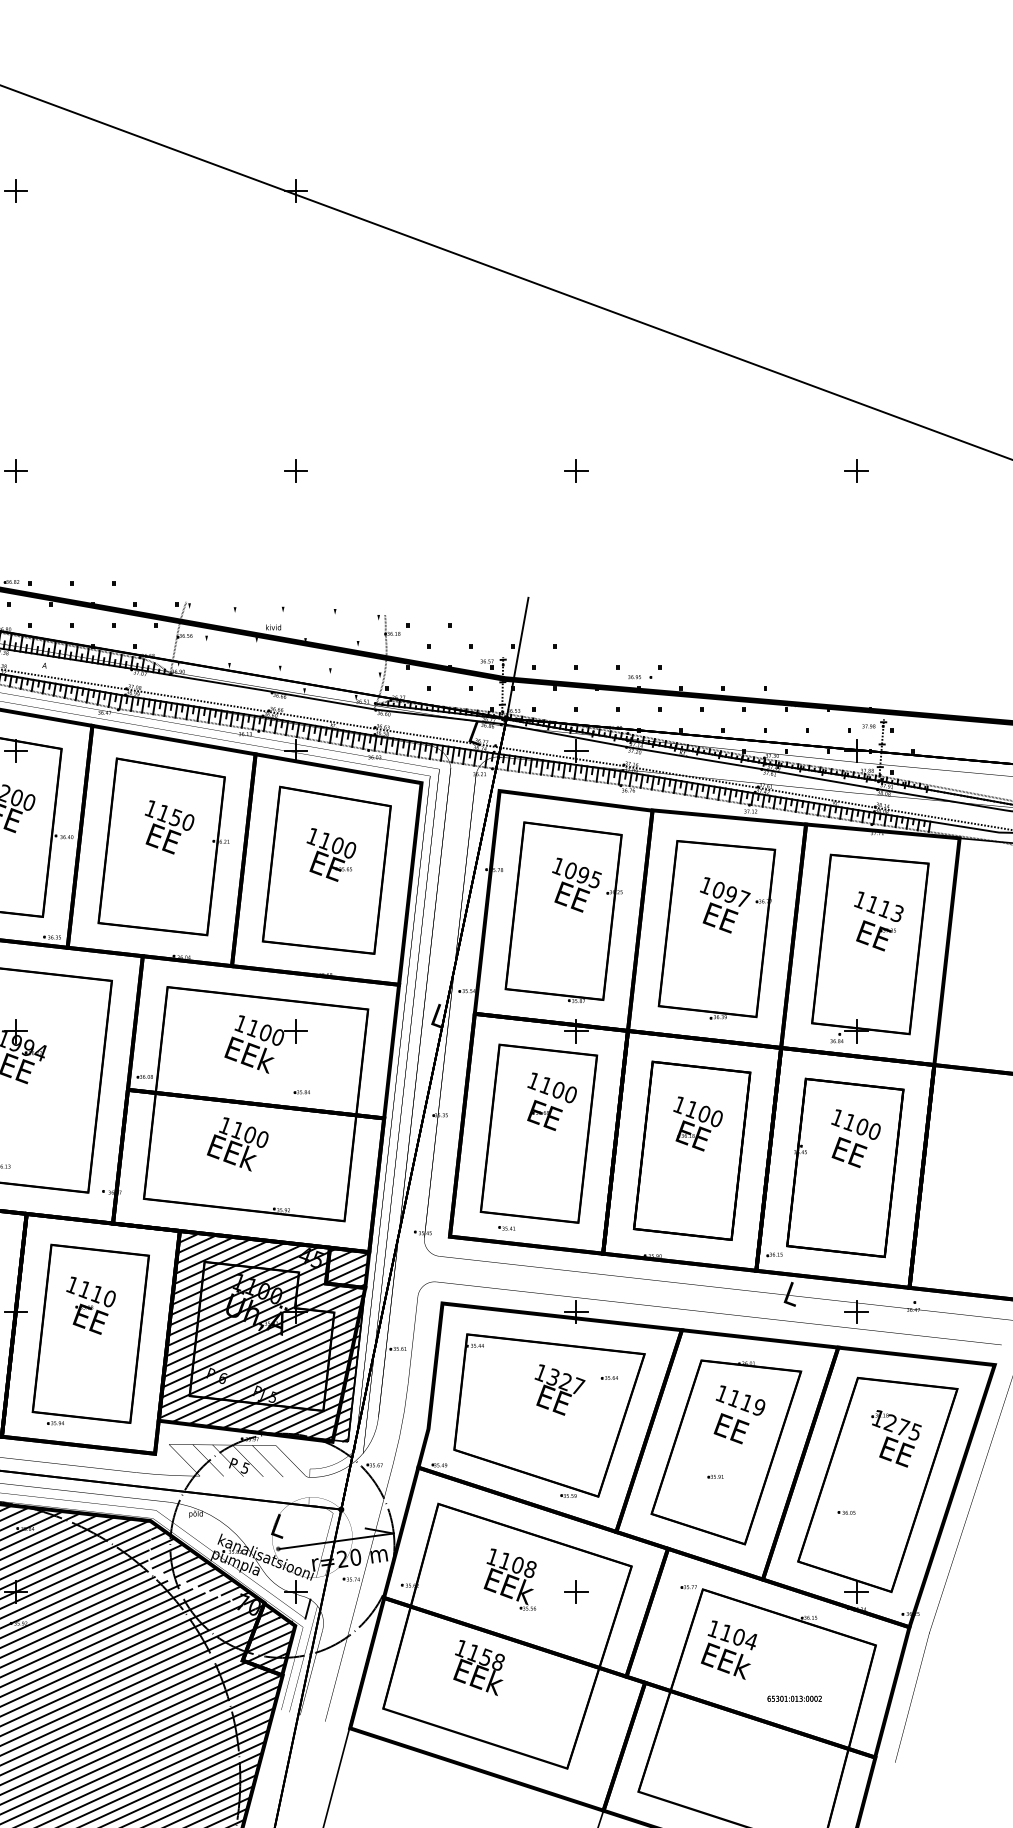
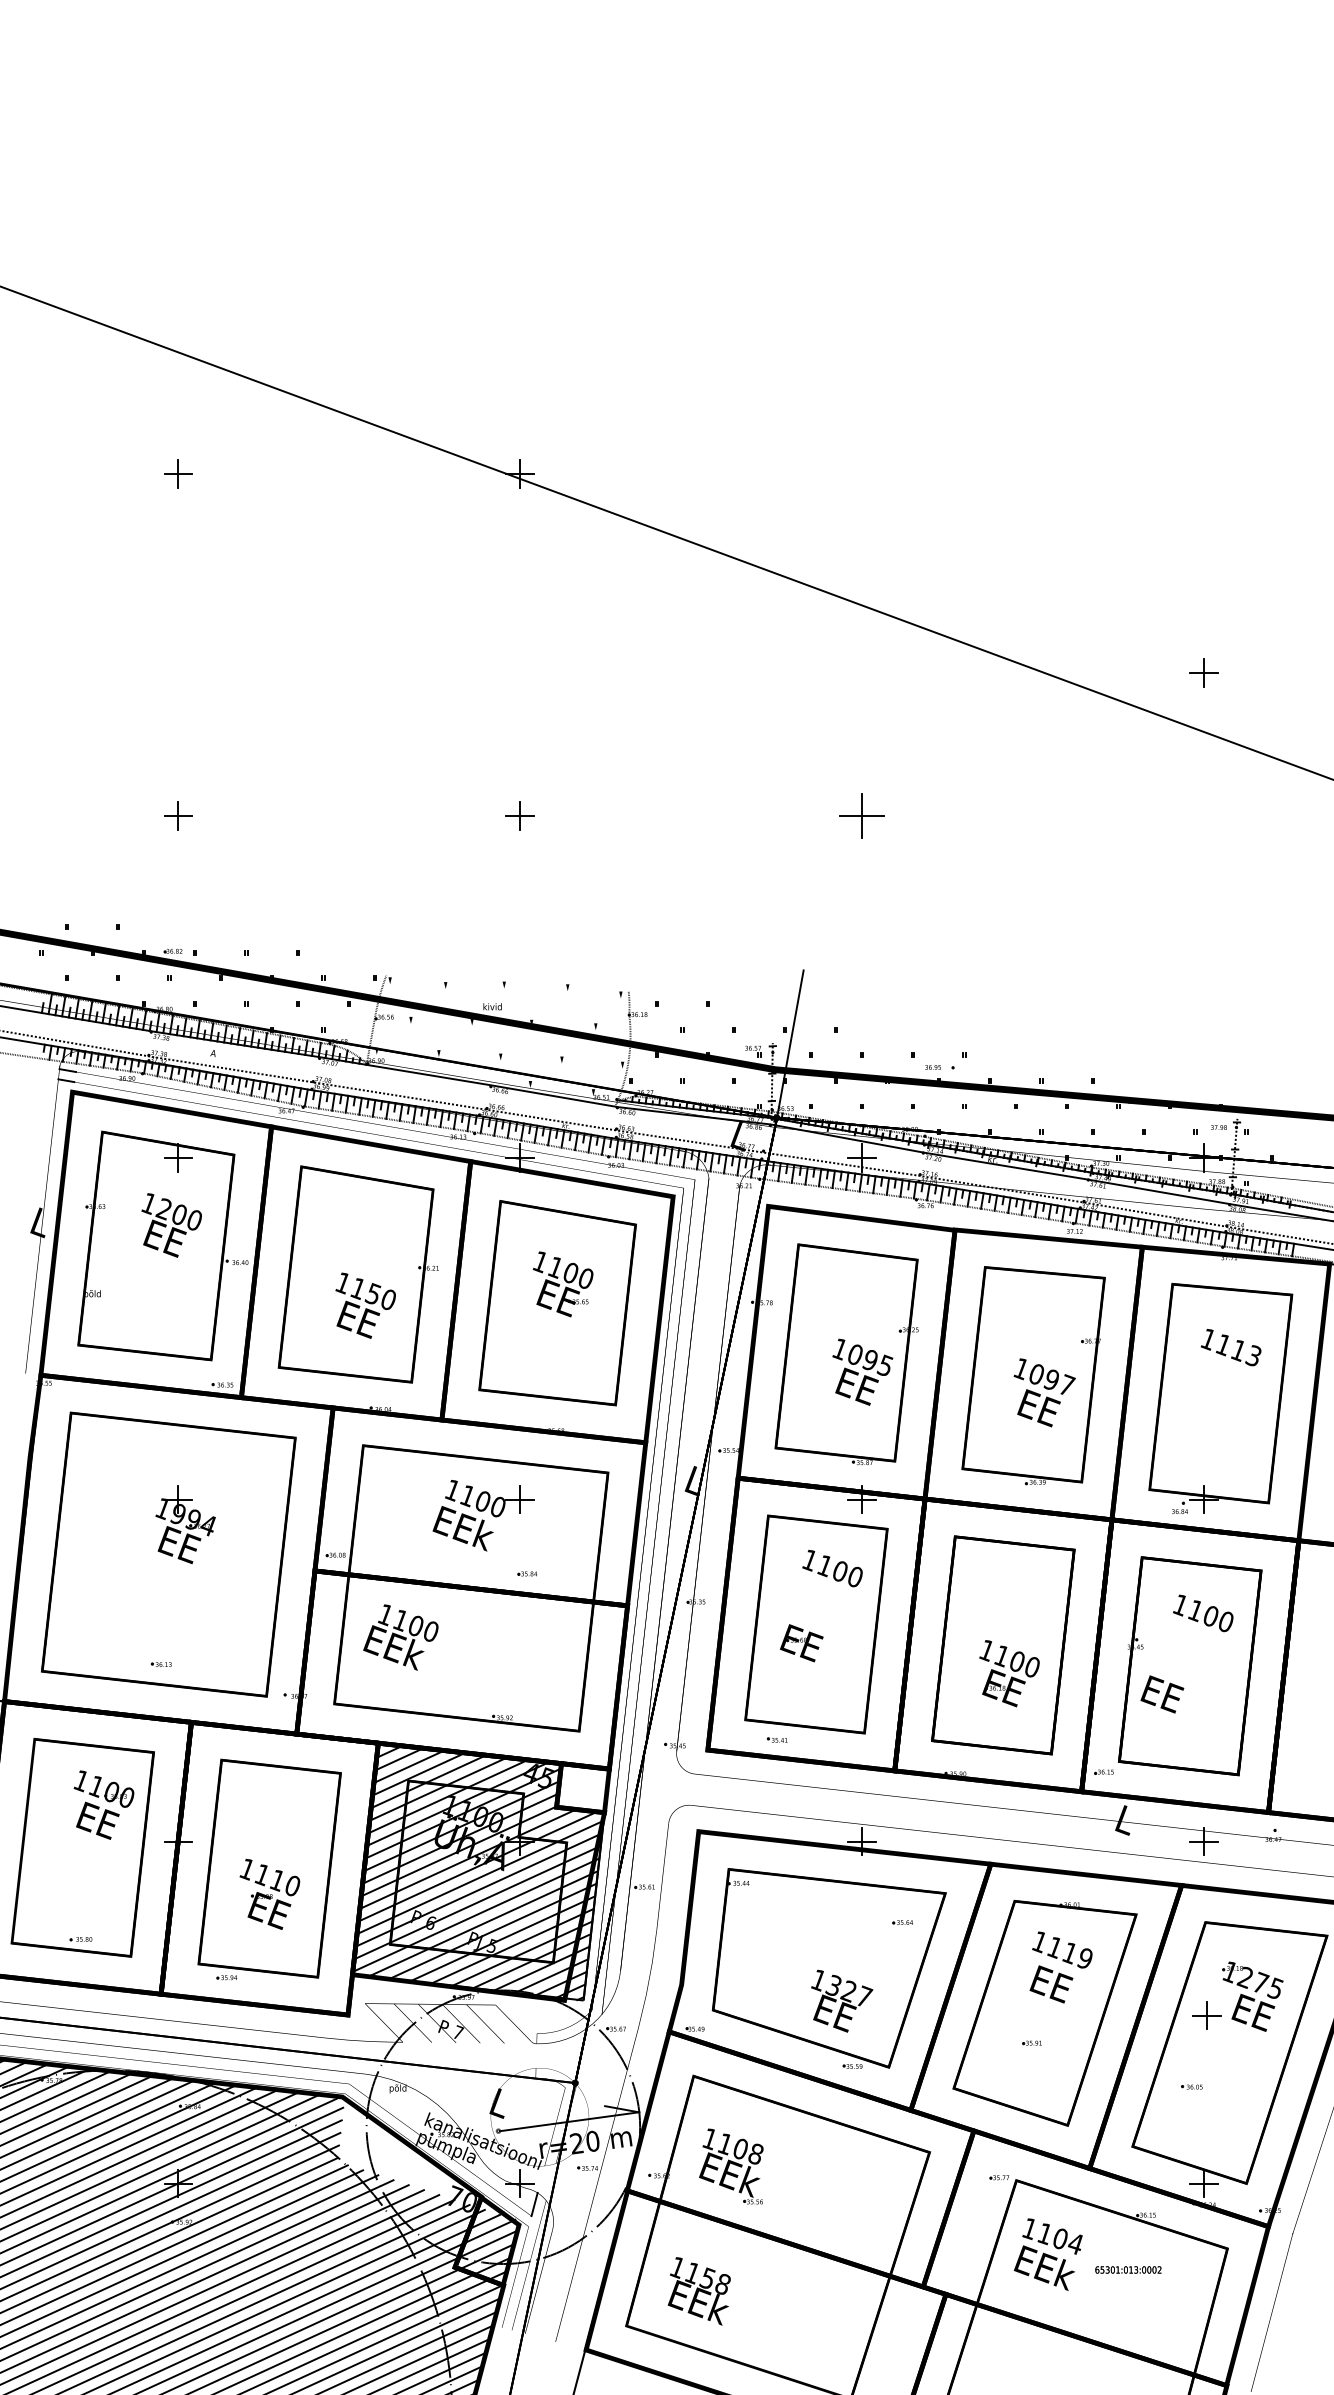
part: (575, 470) -> (861, 815), size x1.6
part: (856, 470) -> (1203, 672), moved
text: (169, 827) -> (365, 1305), moved
text: (576, 884) -> (862, 1371), moved
text: (725, 905) -> (1044, 1392), moved
part: (875, 936) -> (1227, 1383), removed
part: (544, 1115) -> (801, 1643), moved
part: (698, 1123) -> (1009, 1673), moved
text: (237, 1144) -> (400, 1637), moved
text: (849, 1152) -> (1162, 1694), moved
hatch: (347, 1267) -> (582, 1787), removed
part: (90, 1305) -> (269, 1893), moved
text: (560, 1389) -> (842, 2000), moved
text: (245, 1468) -> (458, 2032), 5 -> 7
hatch: (221, 1574) -> (428, 2162), removed
part: (510, 1579) -> (731, 2166), moved
part: (575, 1591) -> (1206, 2015), moved
text: (478, 1668) -> (698, 2291), moved
text: (794, 1698) -> (1128, 2269), moved

